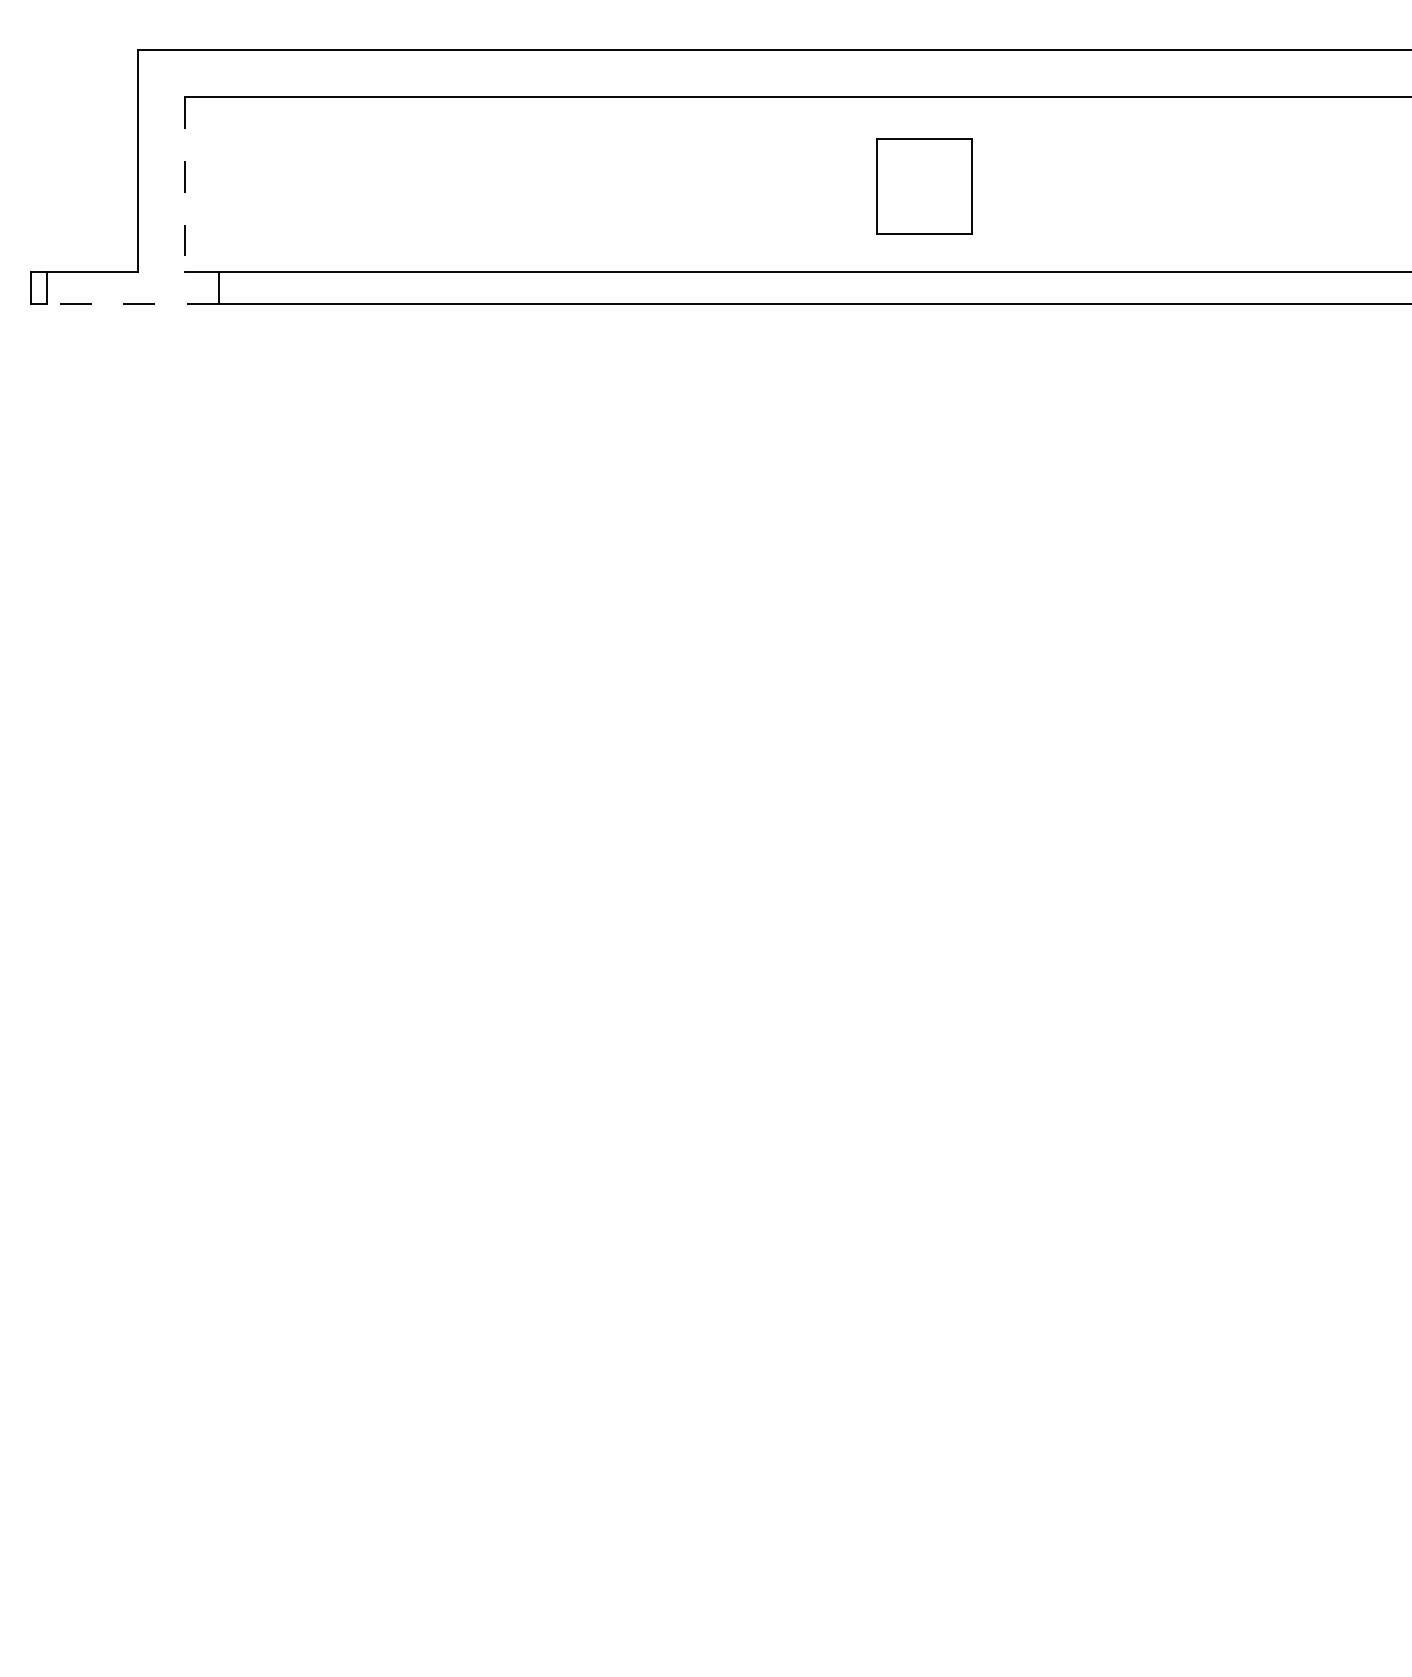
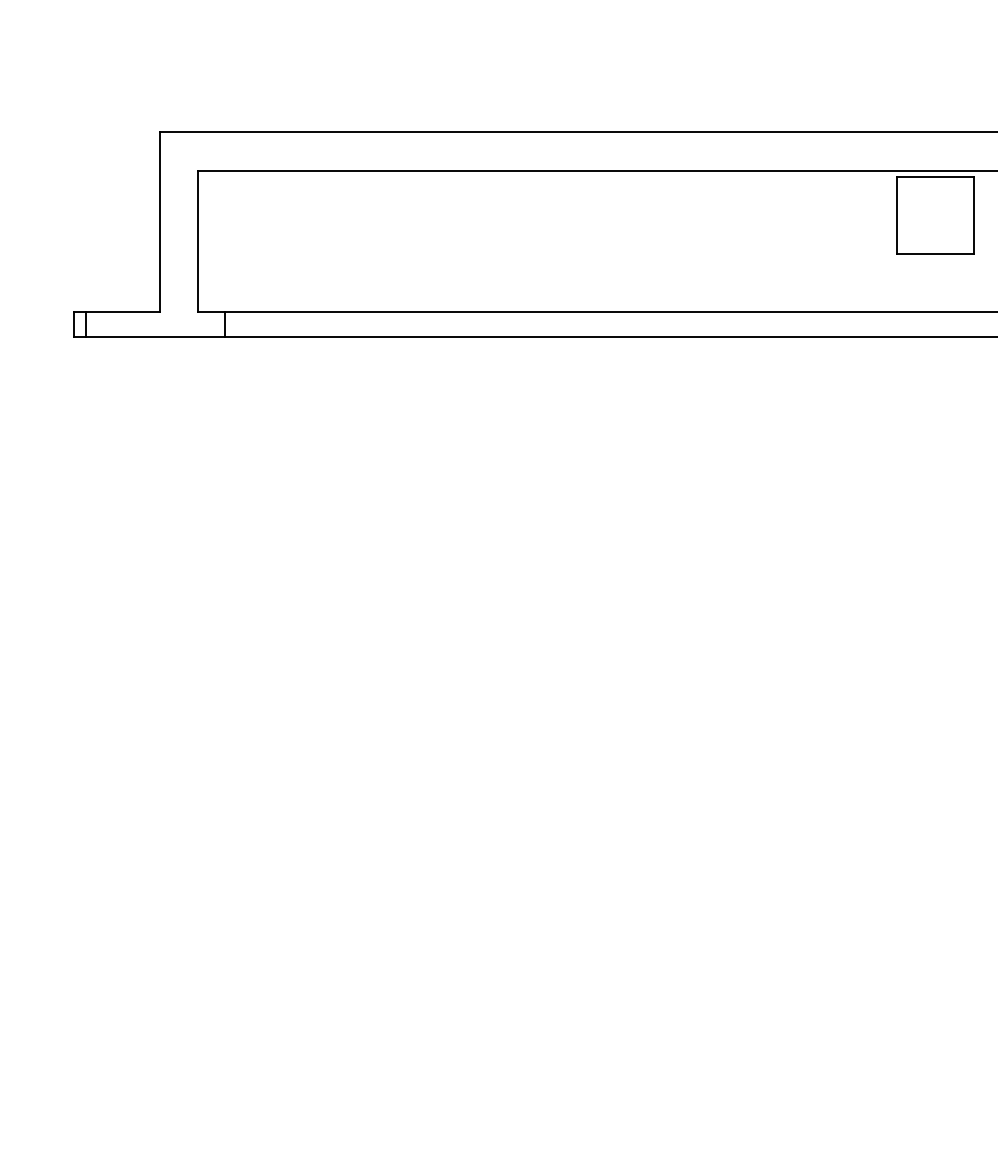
line: (185, 185) -> (198, 241), dashed -> solid
part: (924, 186) -> (935, 216), moved
line: (132, 304) -> (155, 337), dashed -> solid

